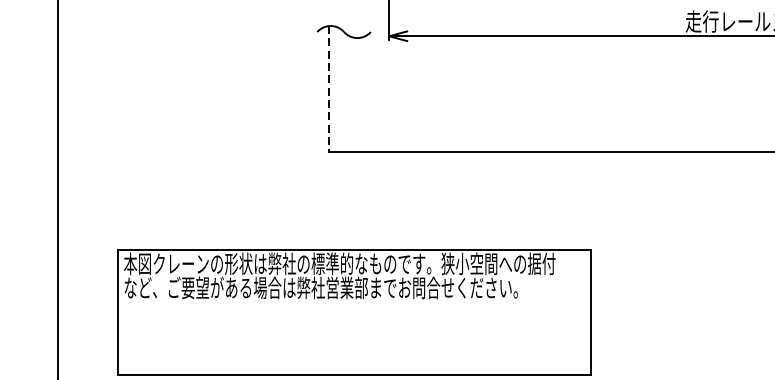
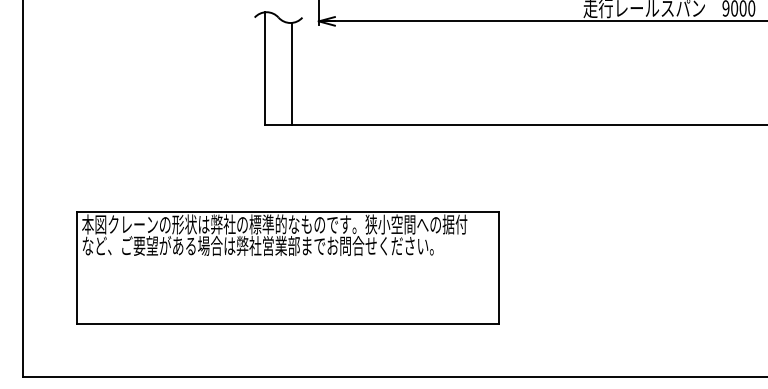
line: (329, 90) -> (265, 69), dashed -> solid
line: (359, 94) -> (292, 73), added

